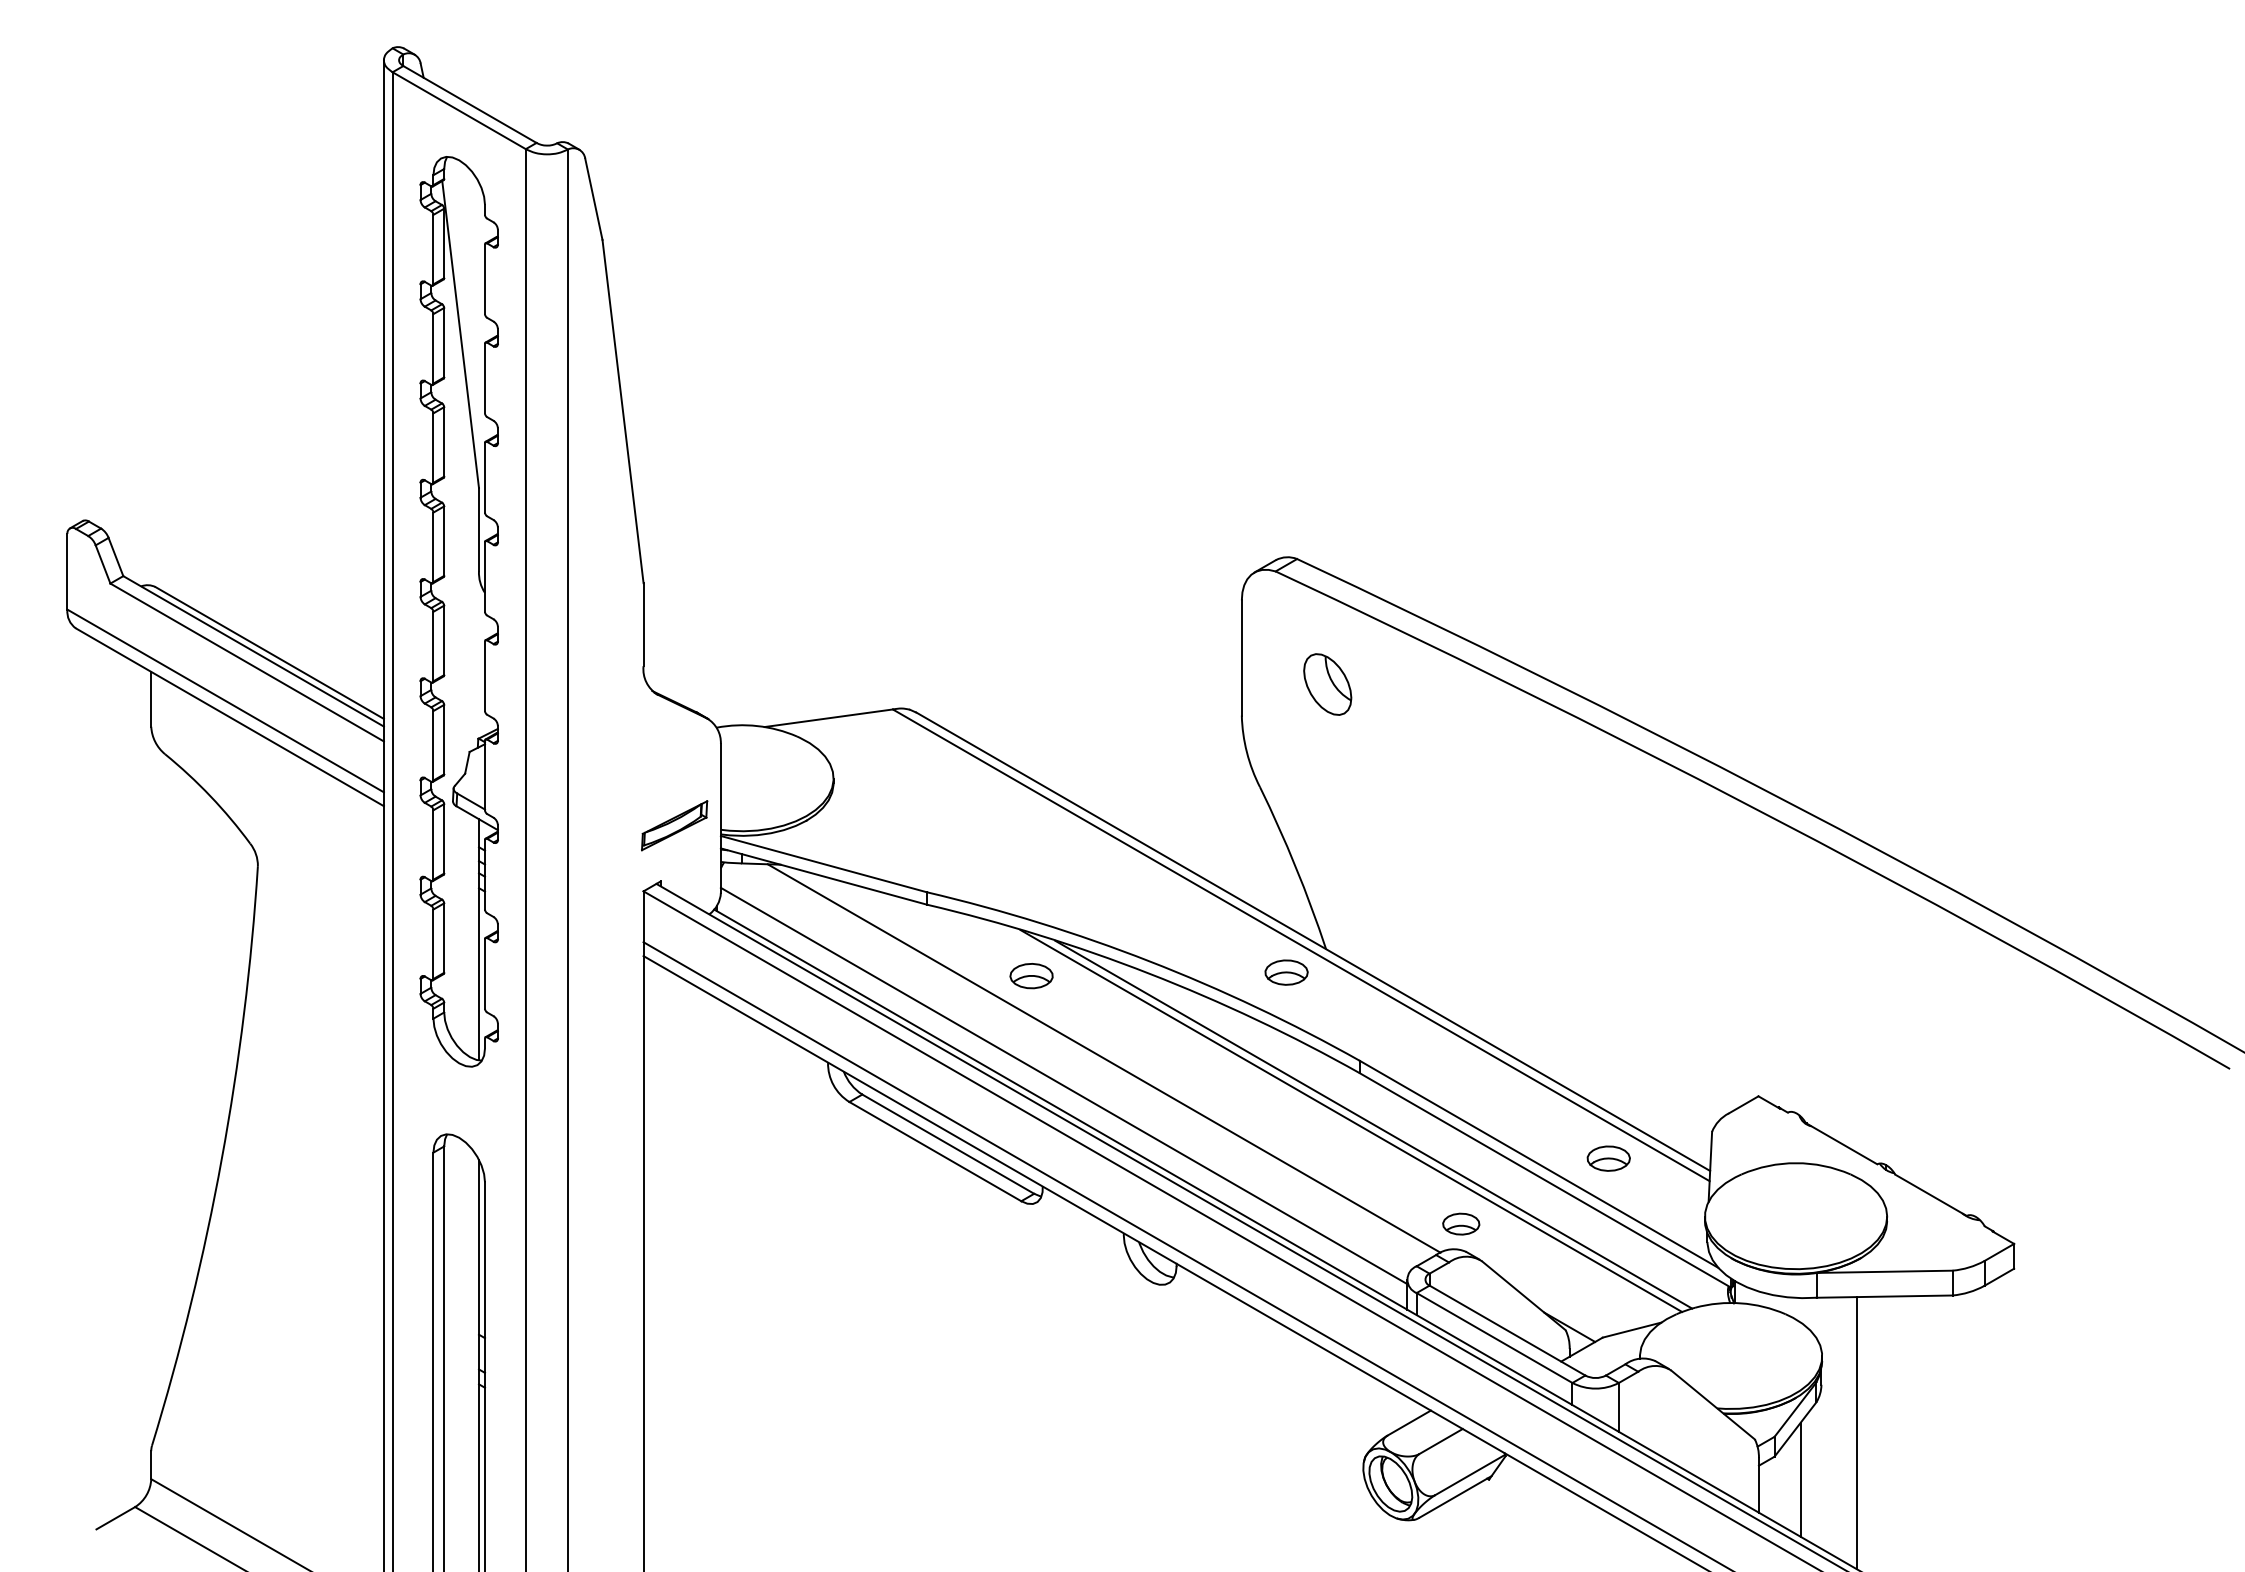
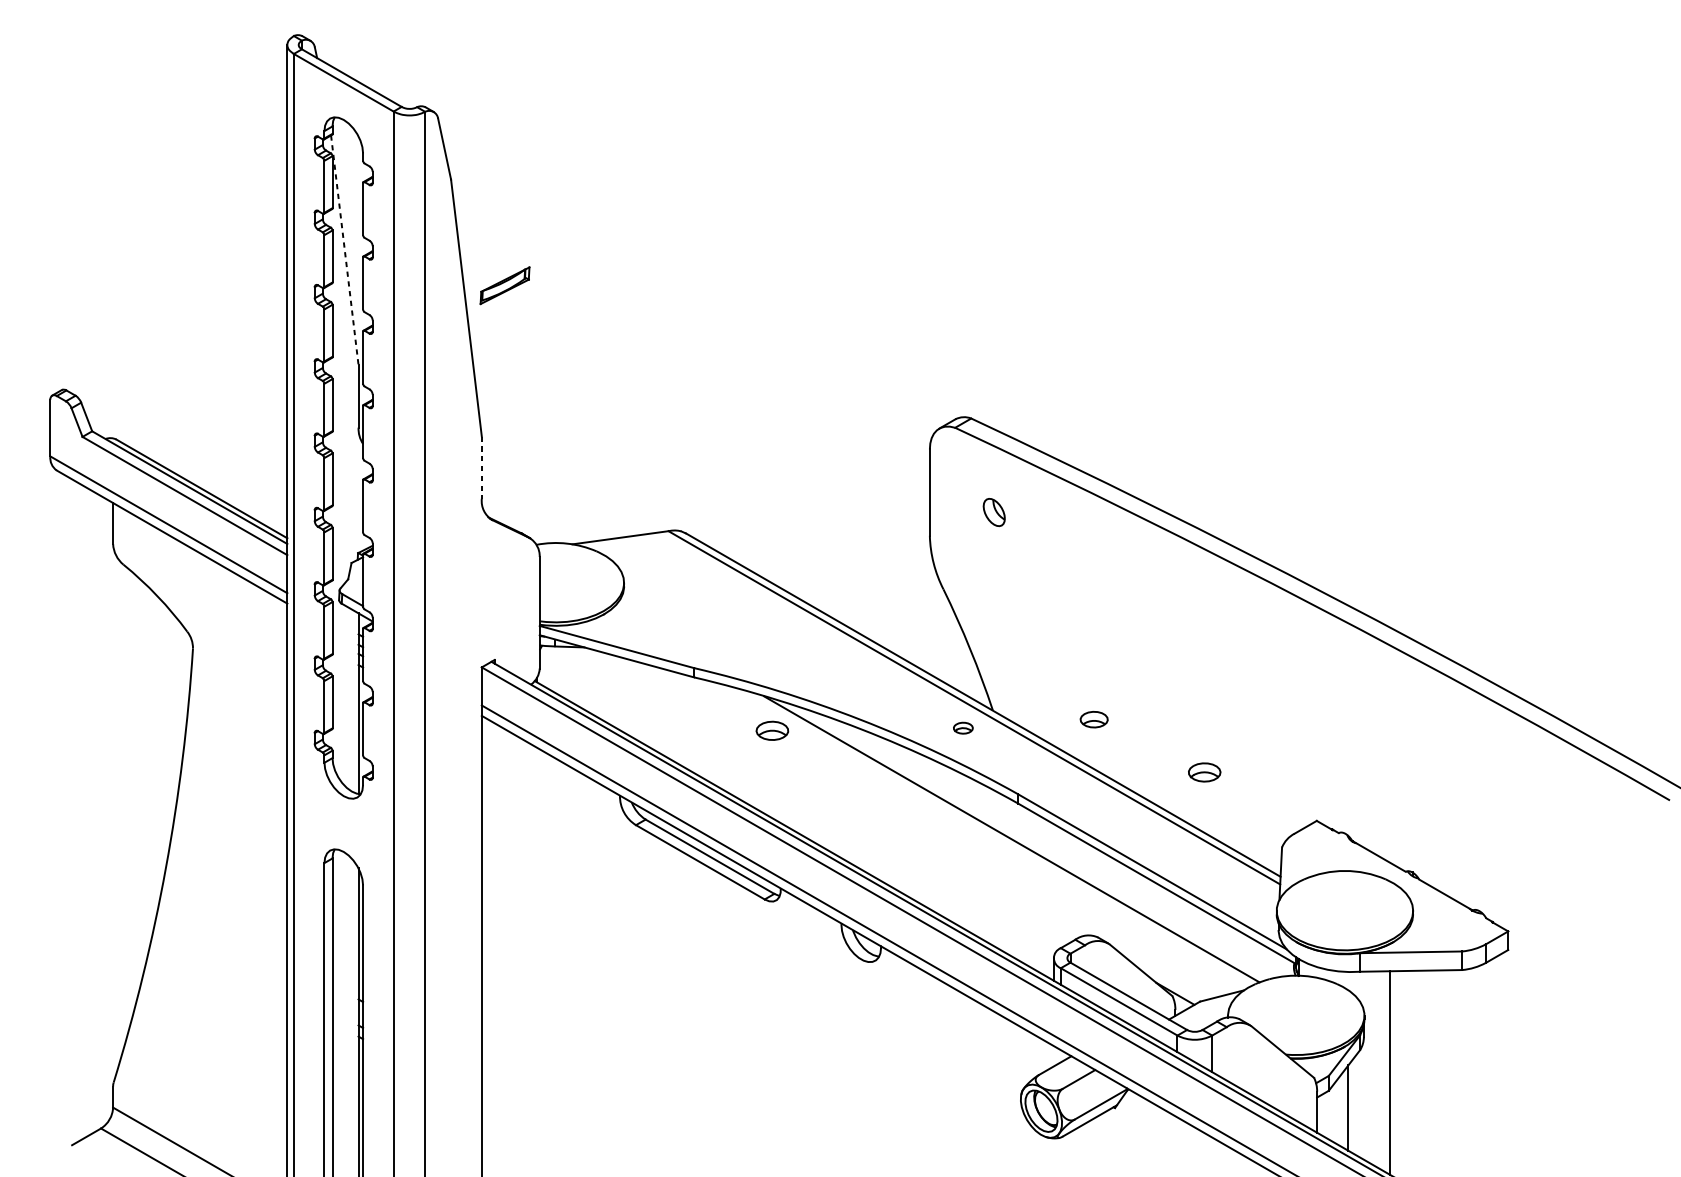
line: (460, 334) -> (344, 250), solid -> dashed
line: (643, 624) -> (481, 467), solid -> dashed
part: (1327, 684) -> (994, 512), size x0.6
part: (674, 825) -> (504, 285), moved
part: (1286, 972) -> (963, 728), size x0.6
line: (1103, 1058) -> (826, 792), removed
line: (1063, 1085) -> (796, 812), removed
line: (1373, 1124) -> (1028, 842), removed
part: (1608, 1158) -> (1204, 772), moved
part: (1461, 1223) -> (1094, 719), moved

